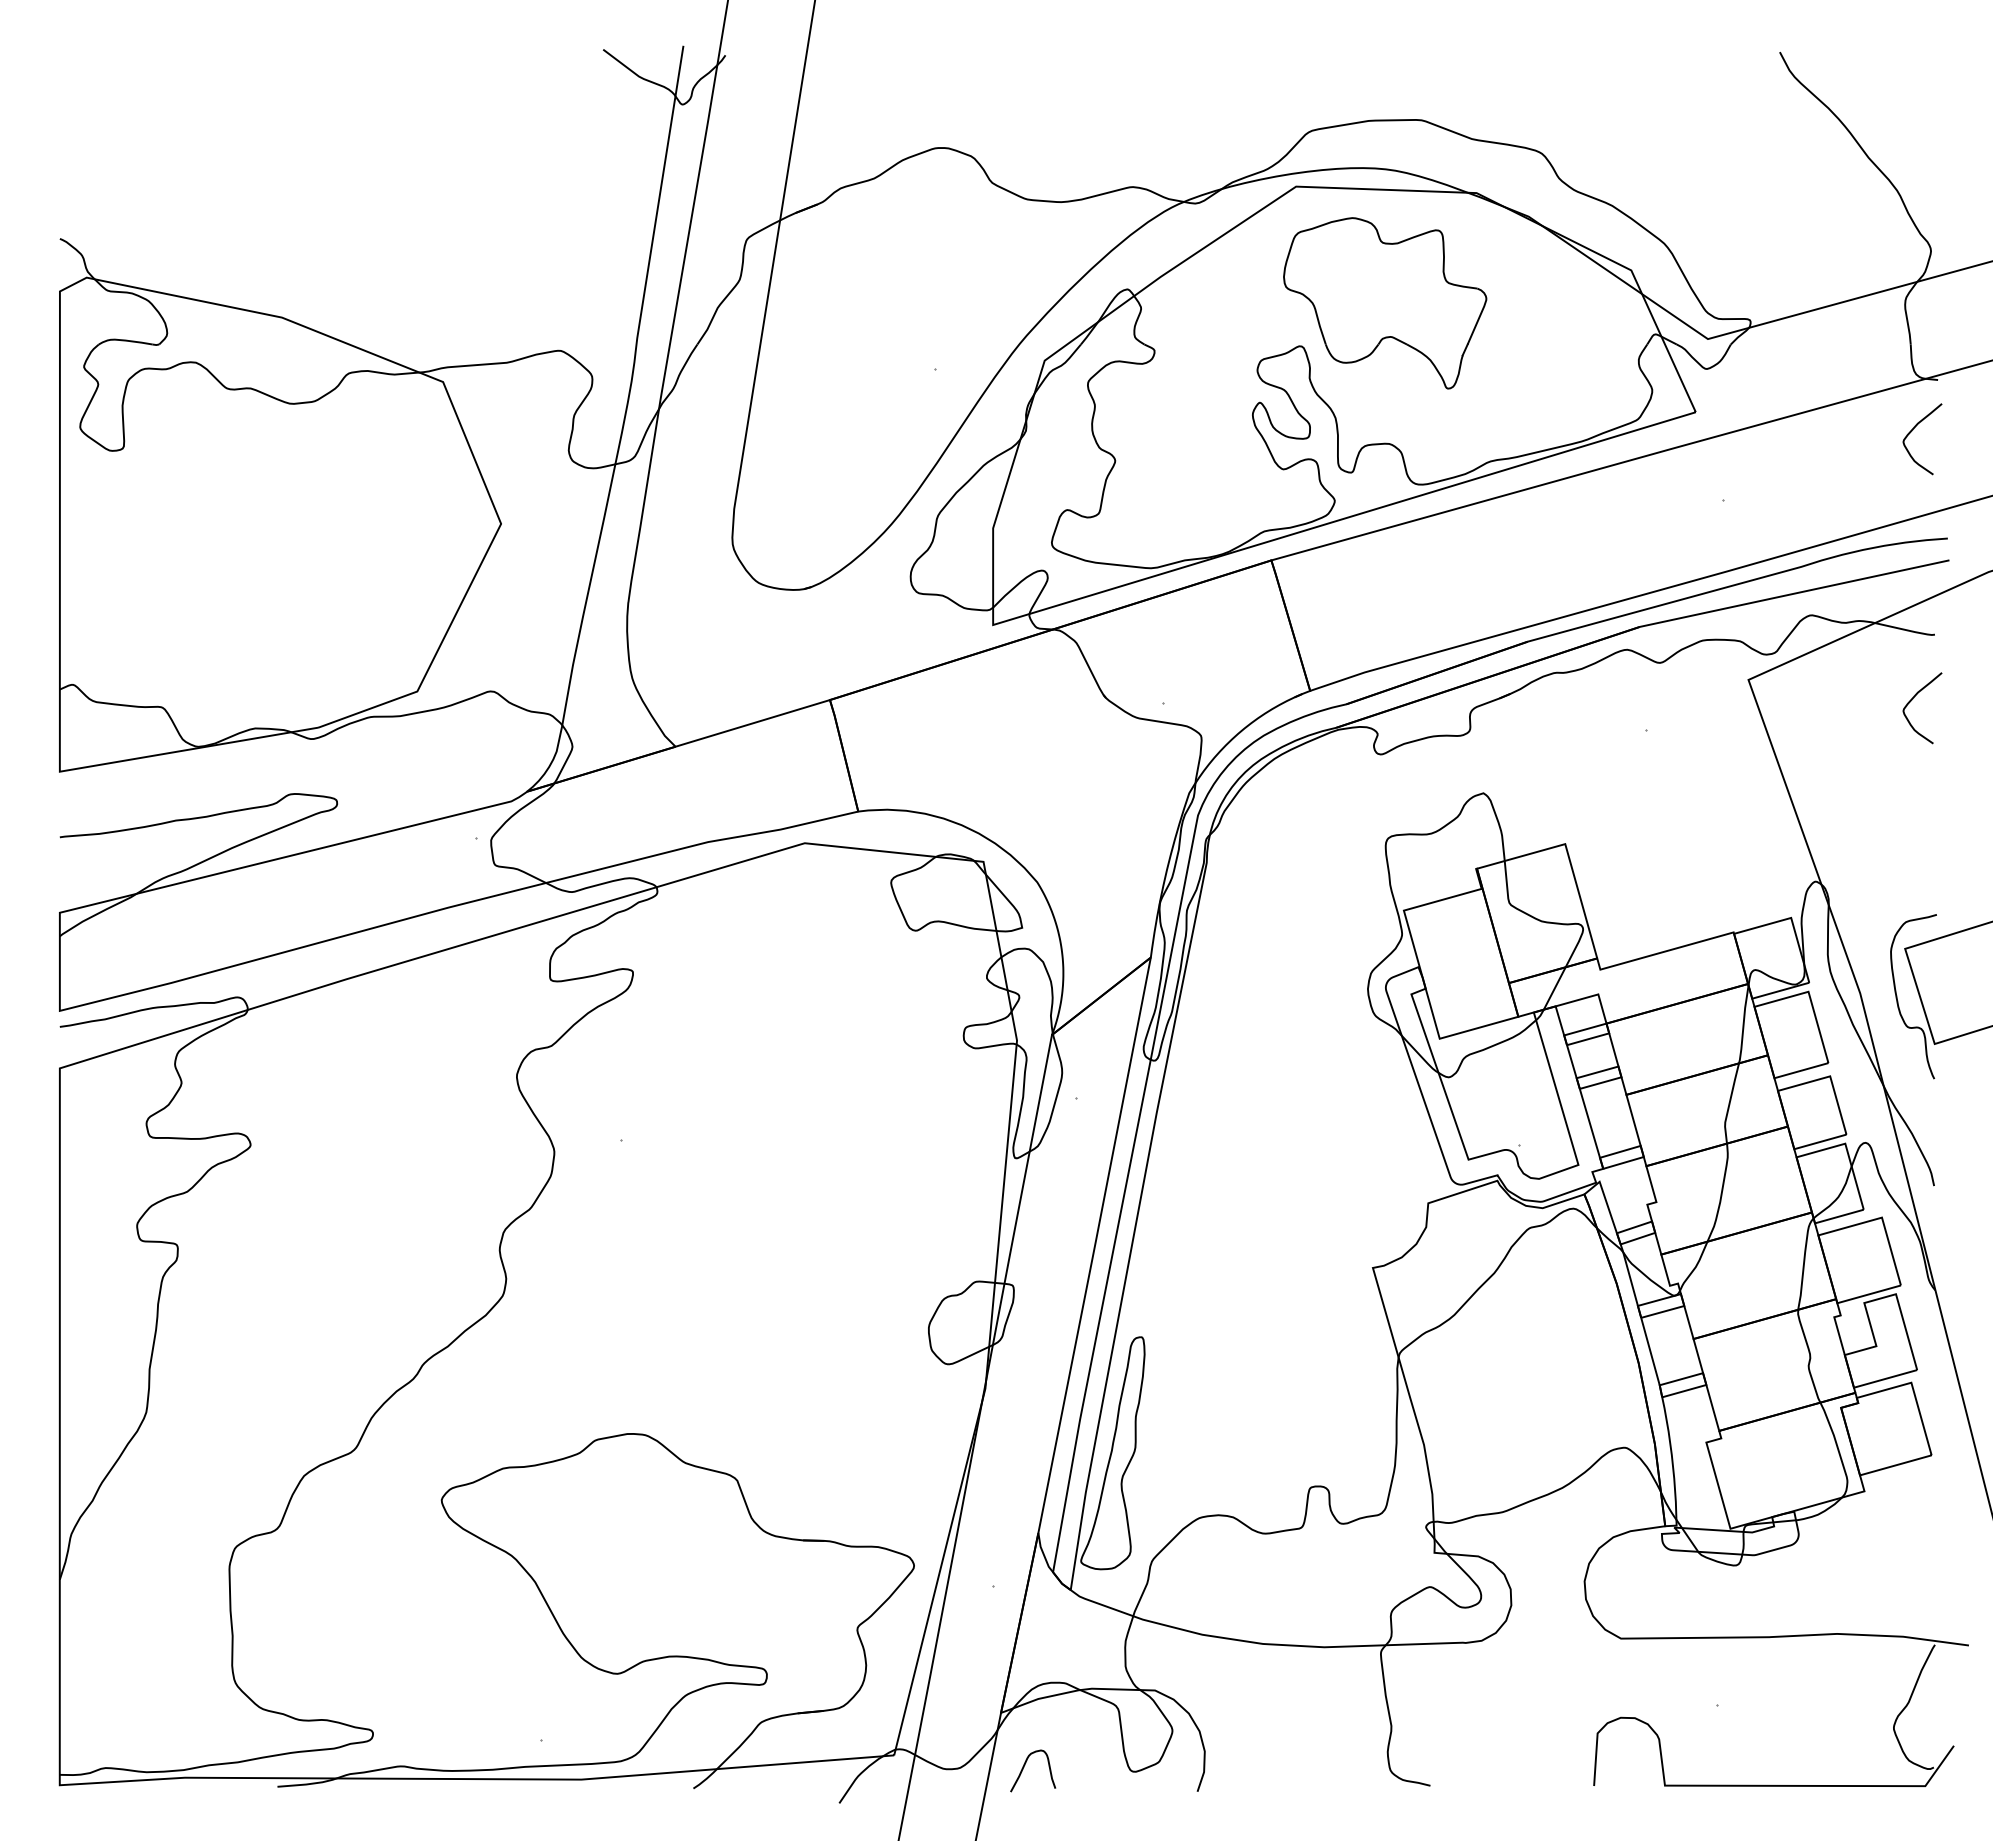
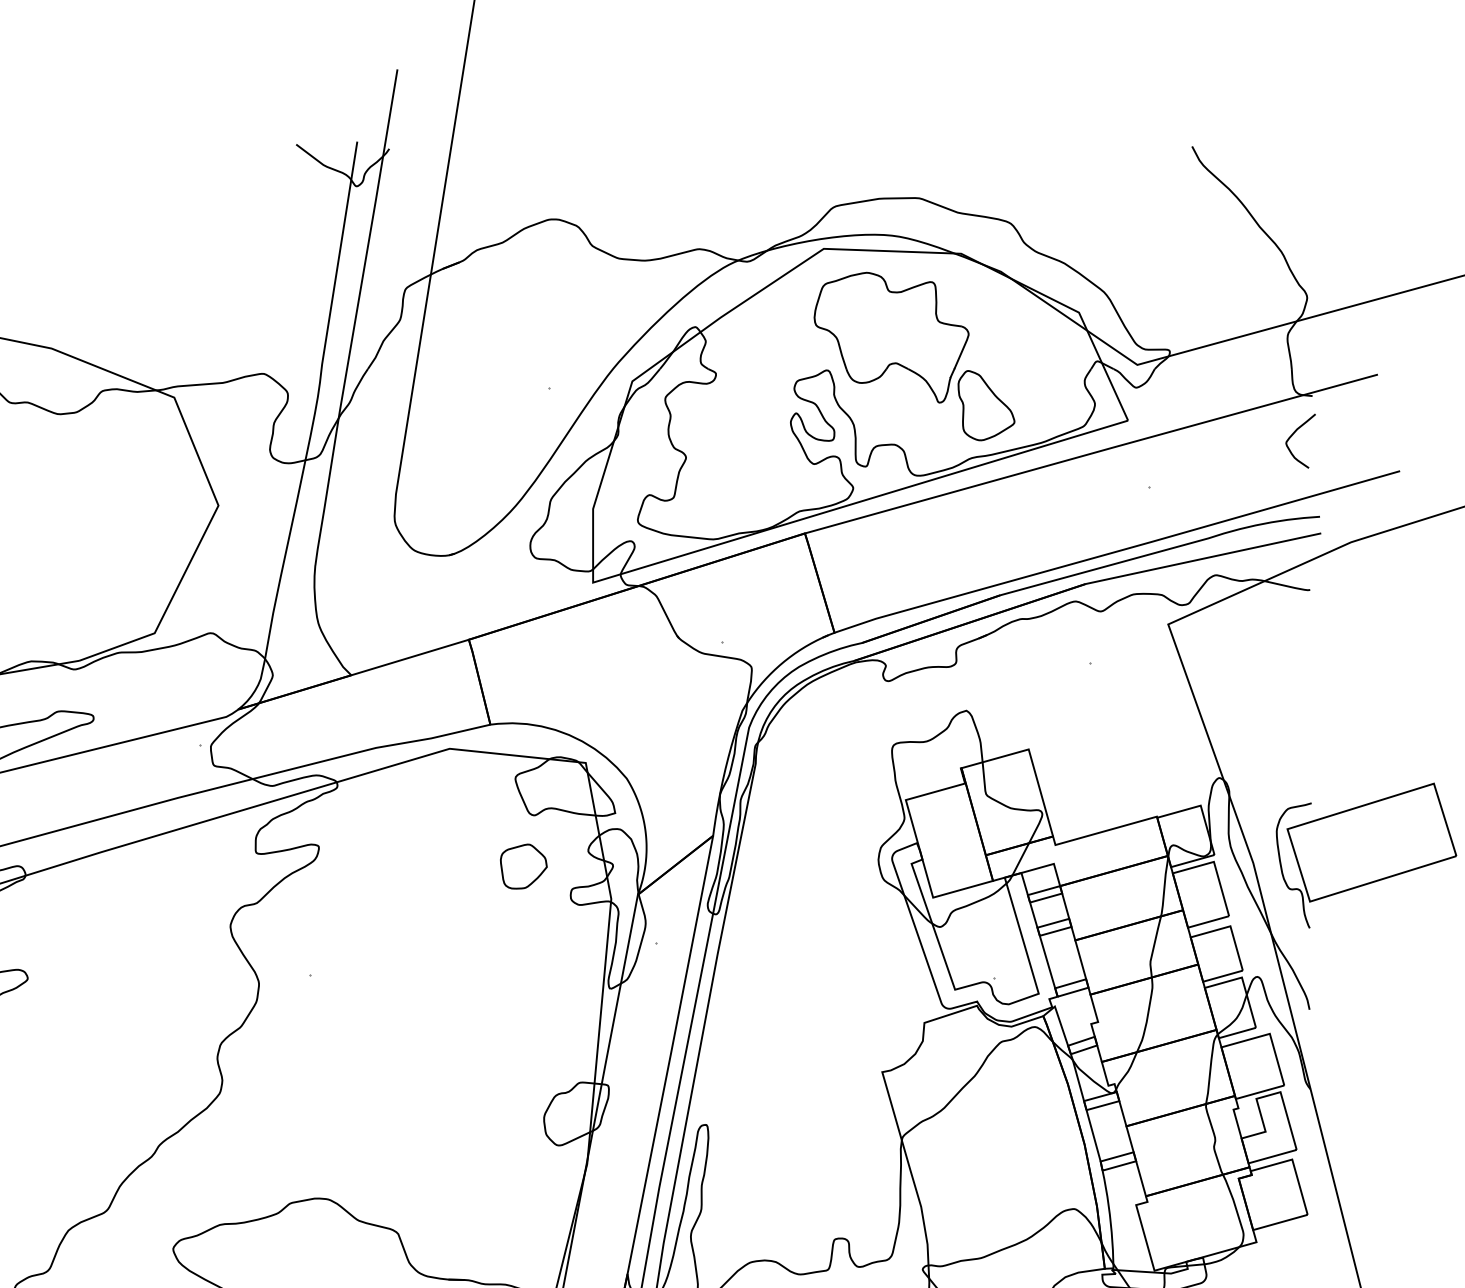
part: (1509, 392) -> (986, 405), added
curve: (1913, 699) -> (1293, 639), removed
part: (902, 997) -> (524, 866), added

